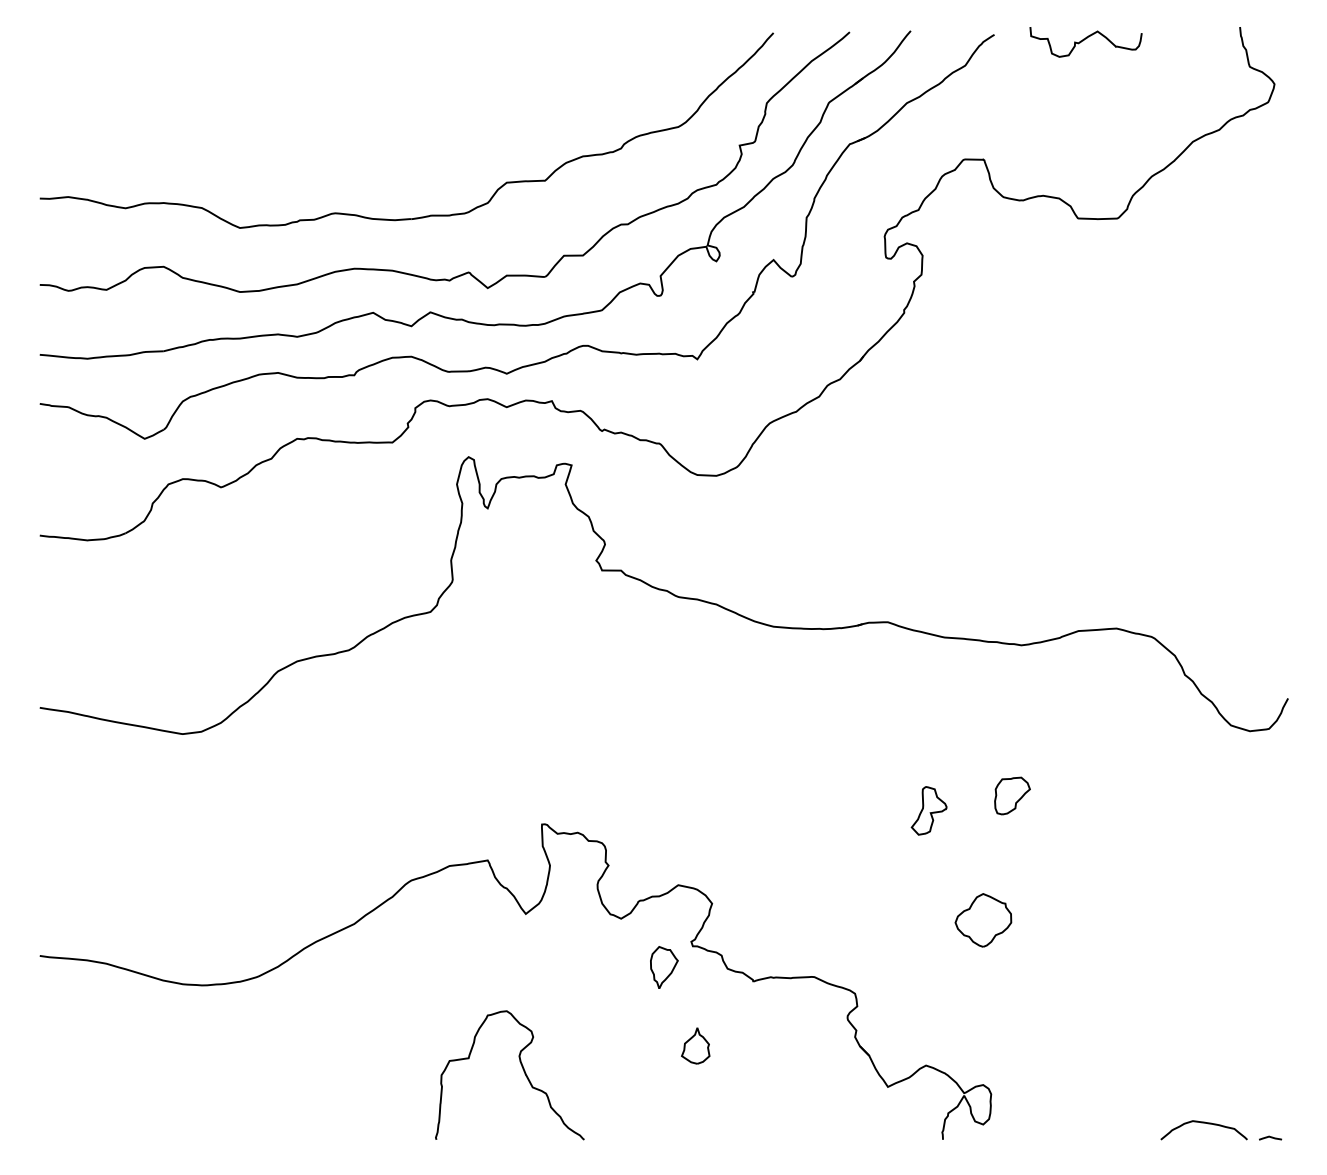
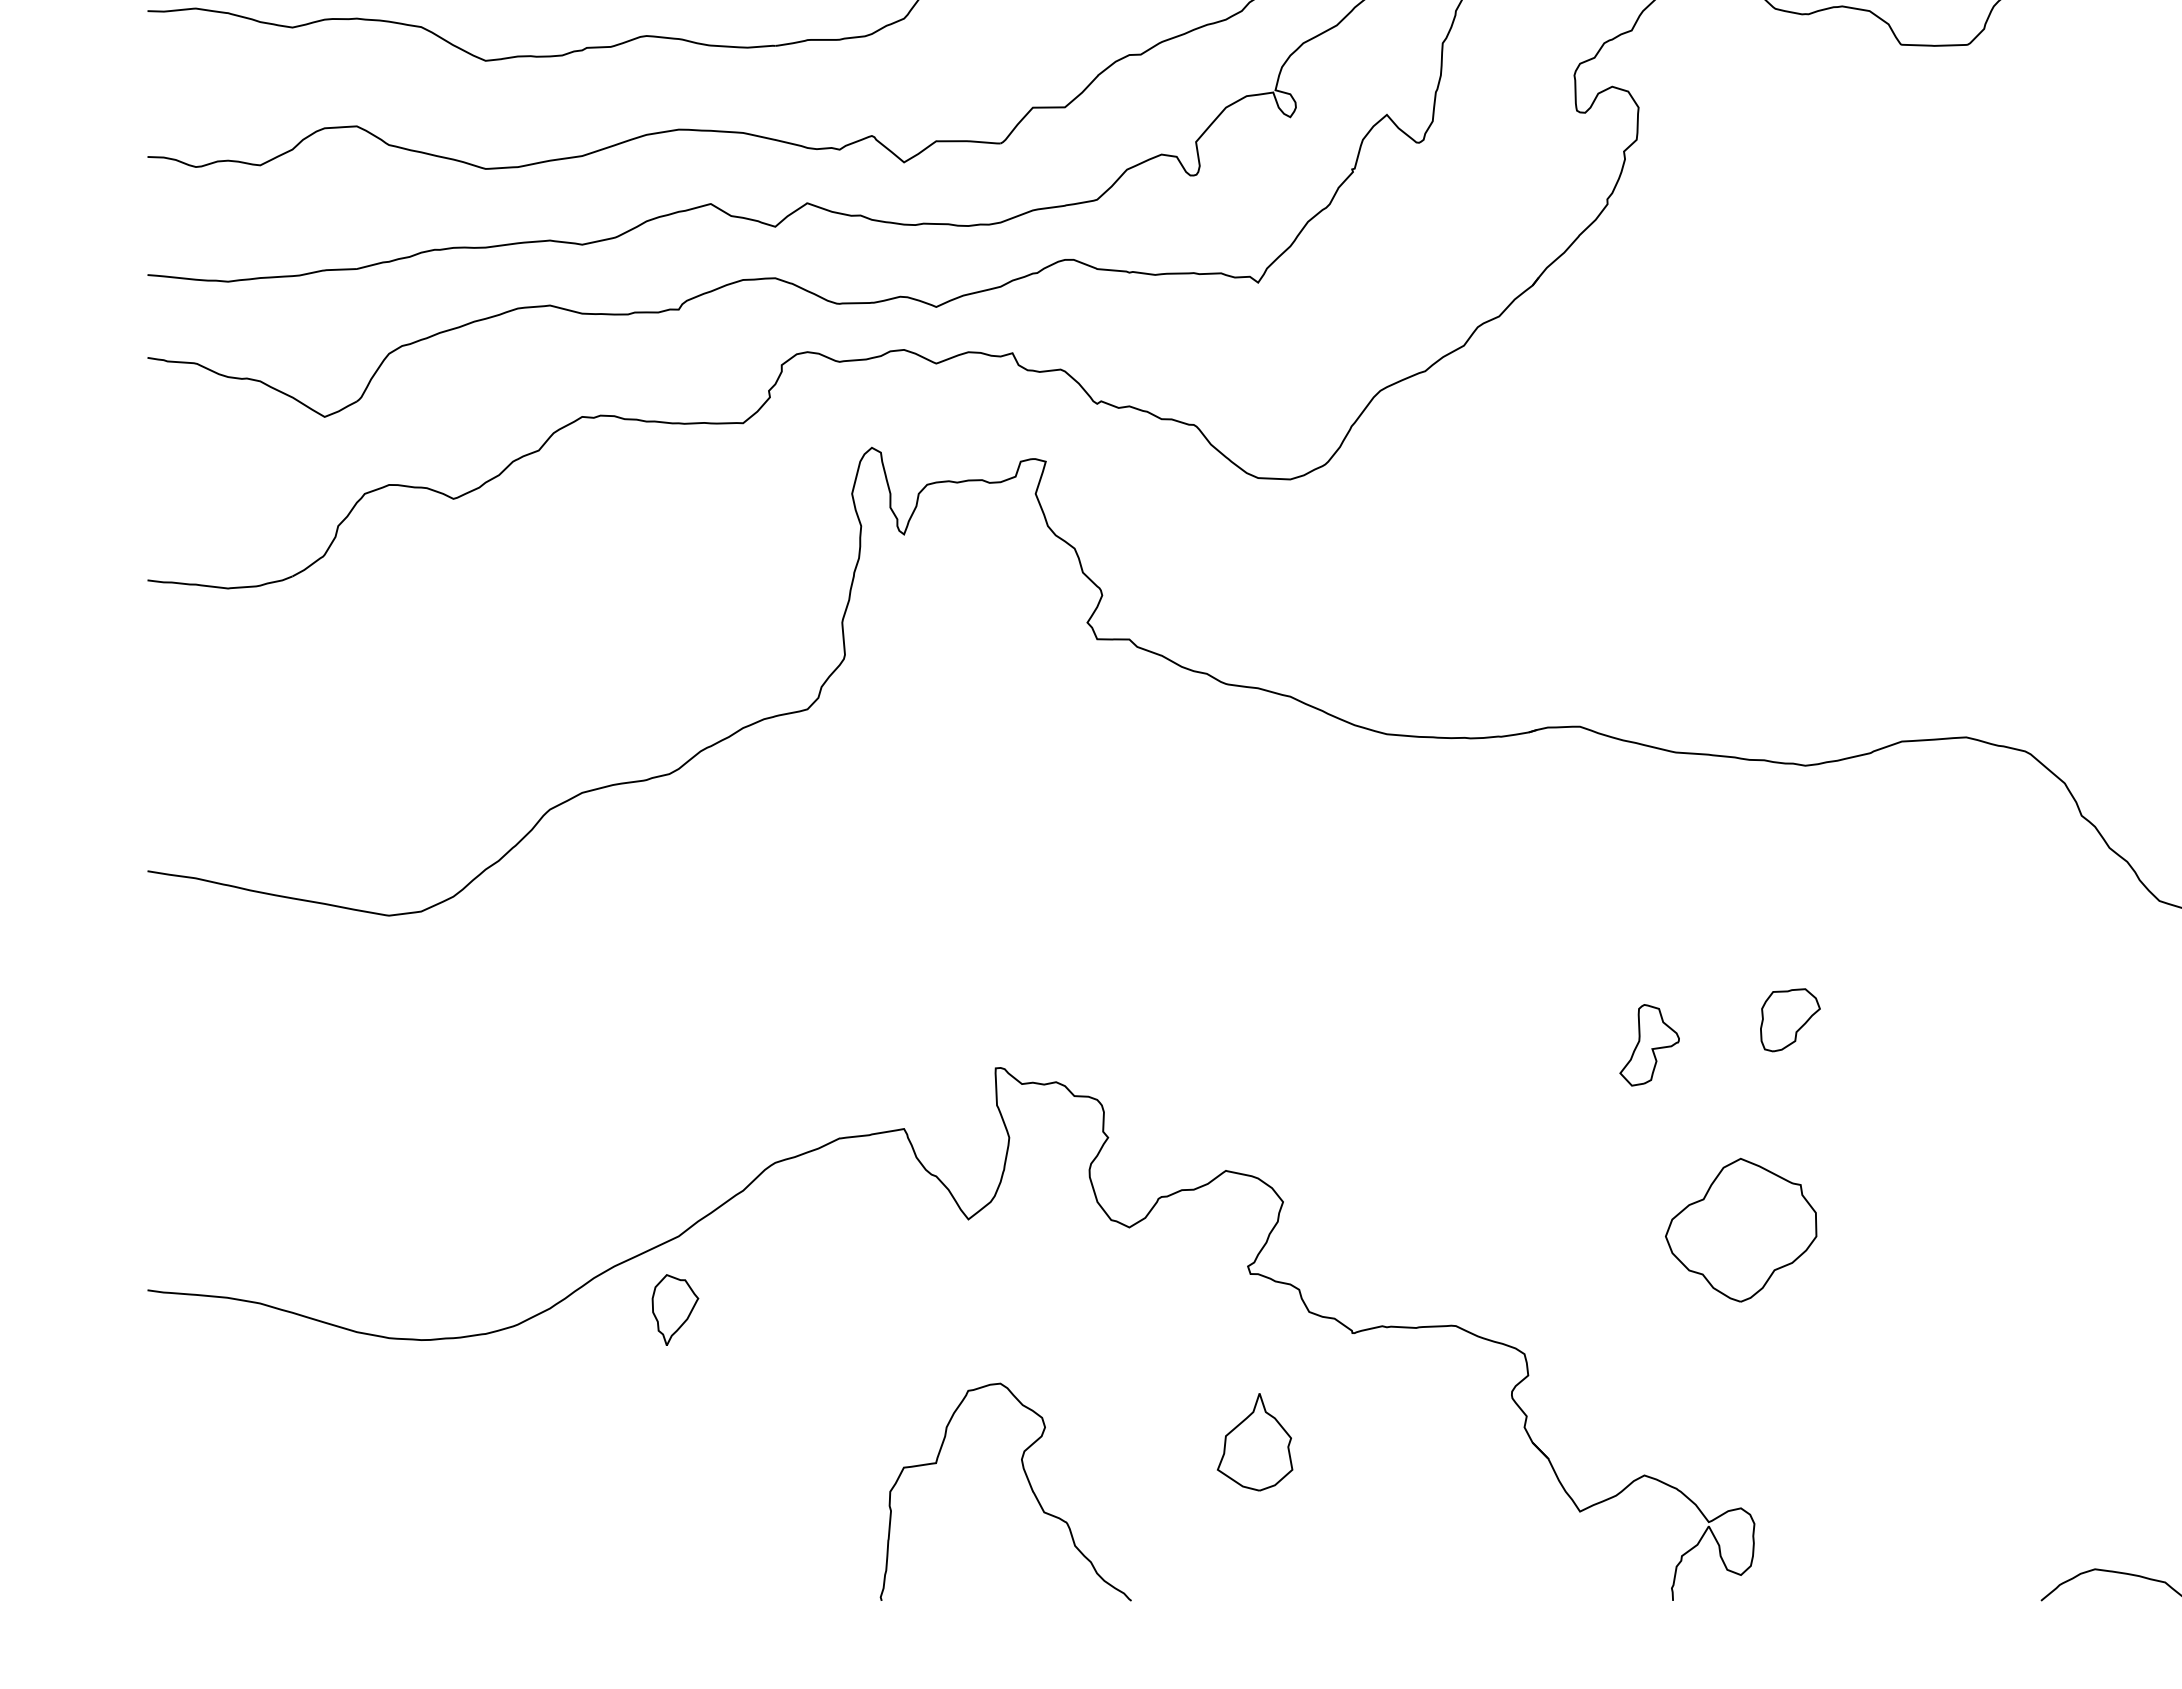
part: (983, 920) -> (1741, 1230), size x1.6
part: (664, 967) -> (675, 1309), moved
part: (695, 1045) -> (1254, 1441), size x1.6
curve: (522, 1069) -> (1026, 1482), moved

